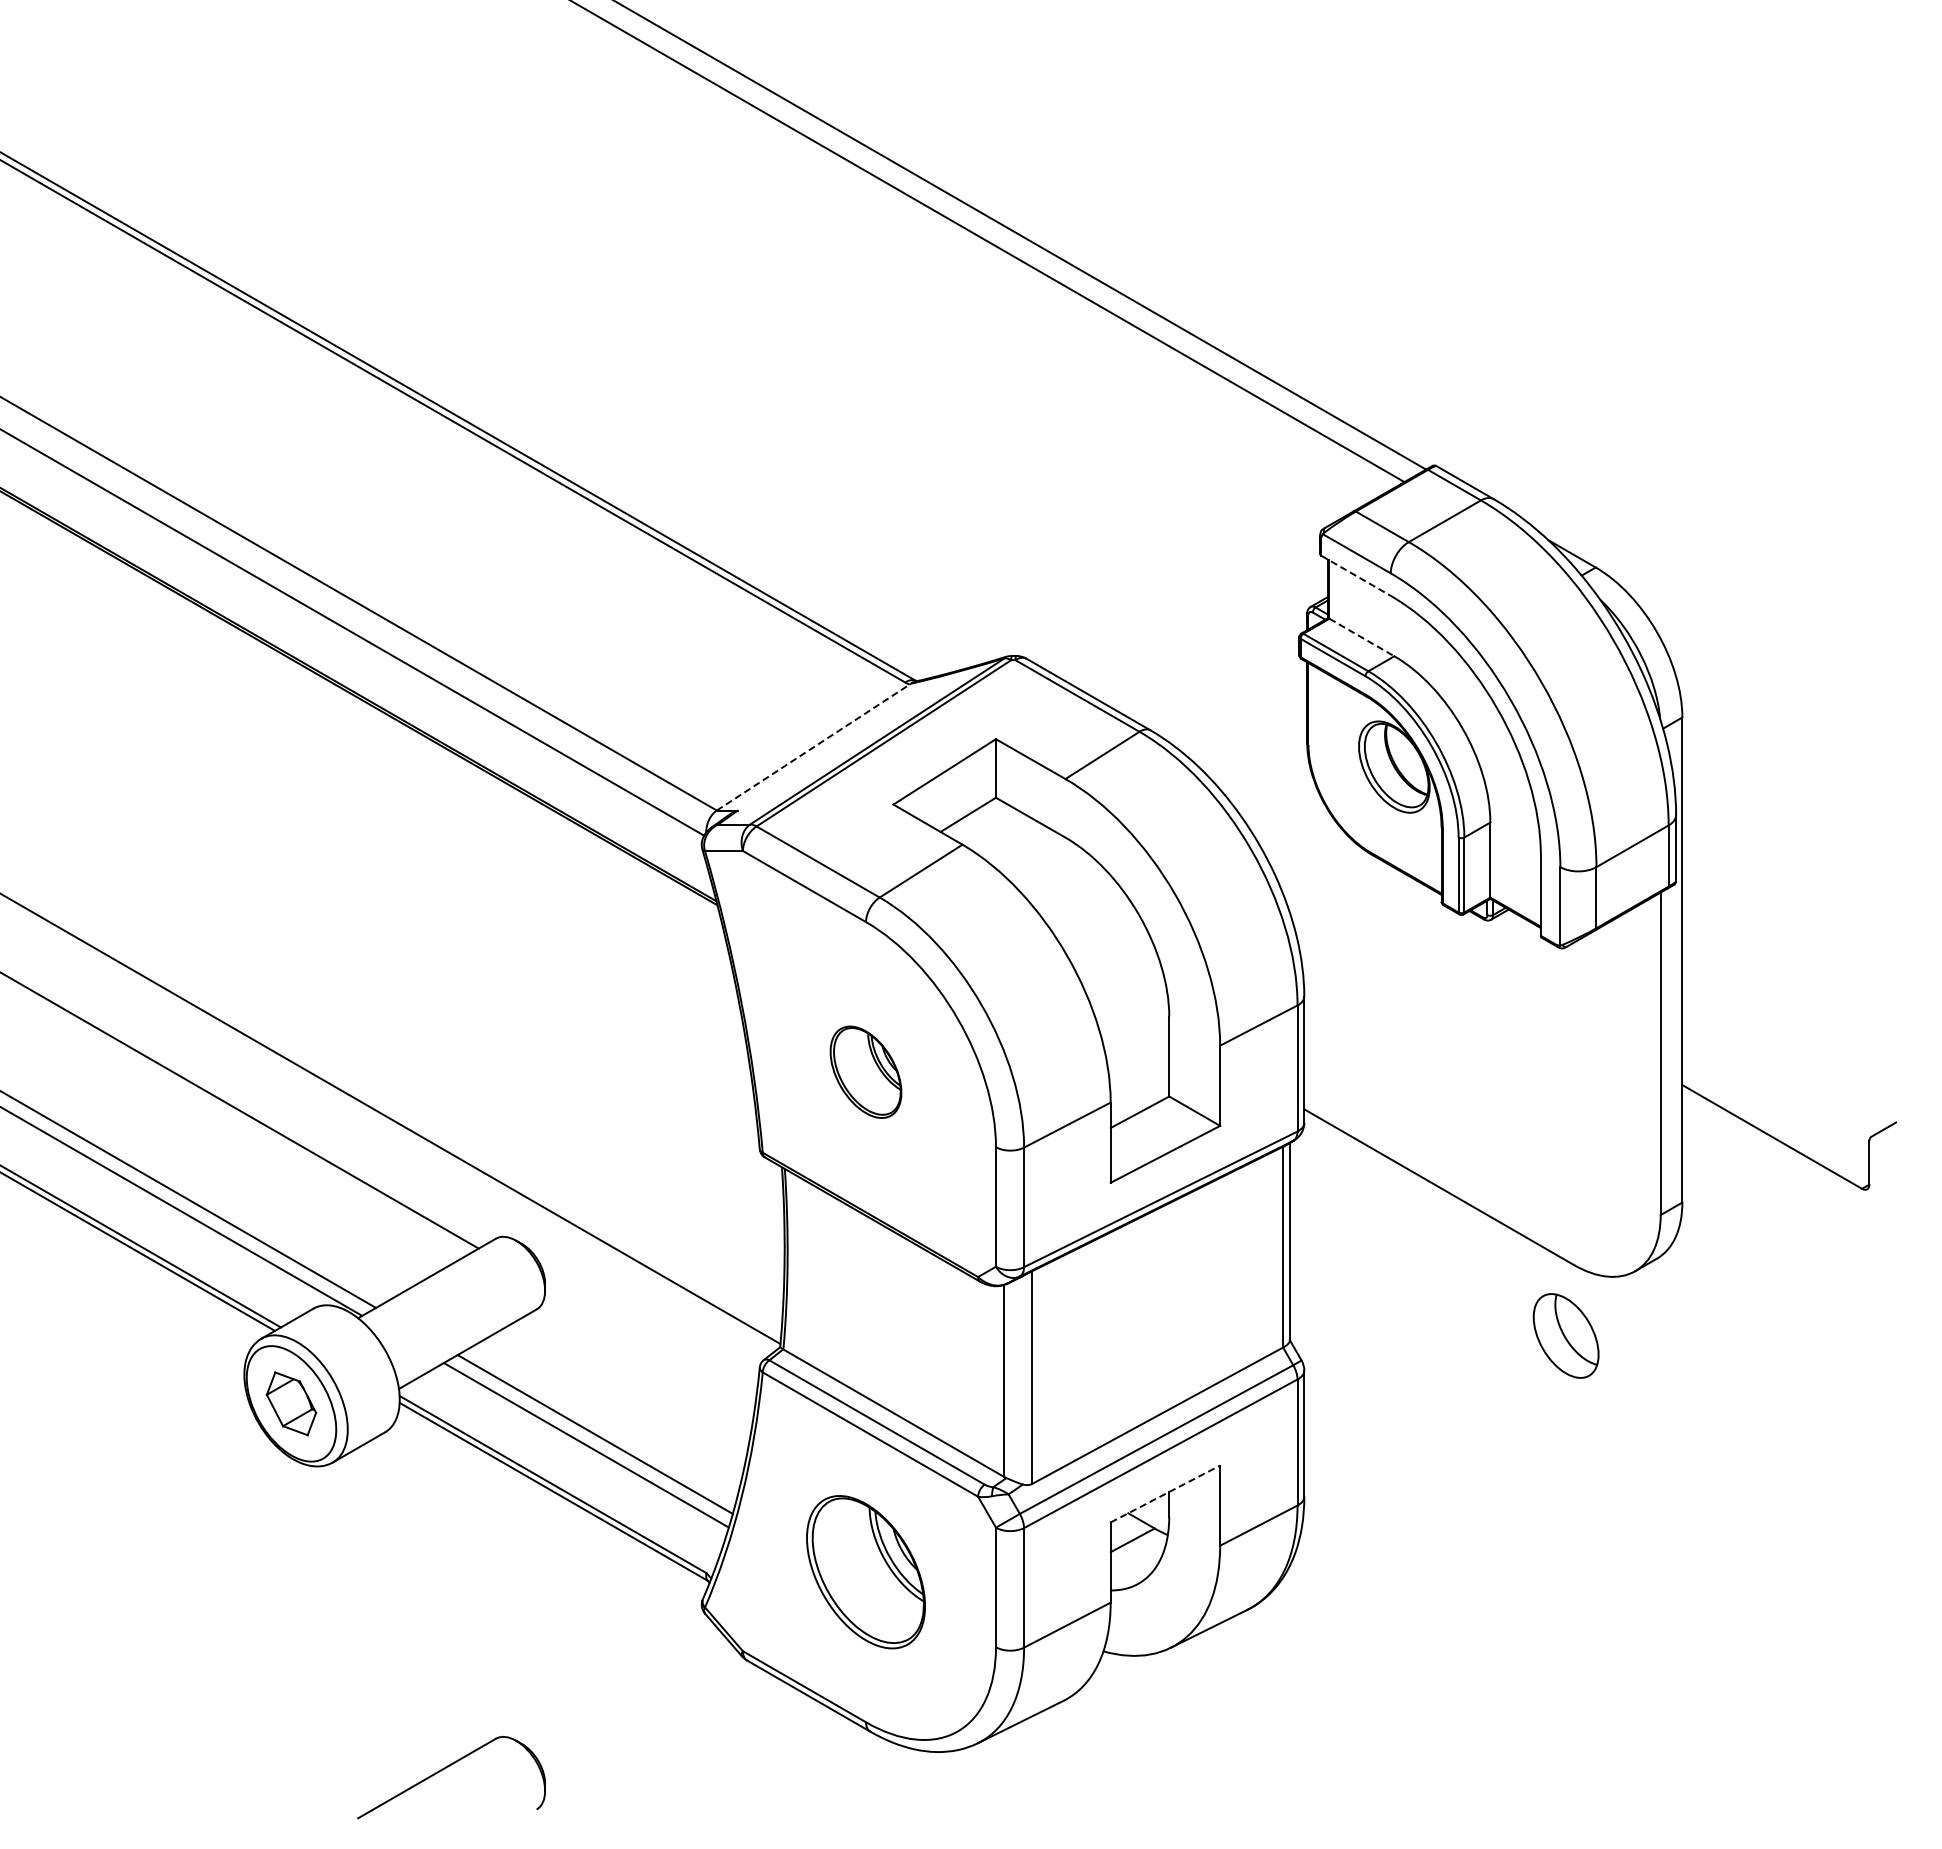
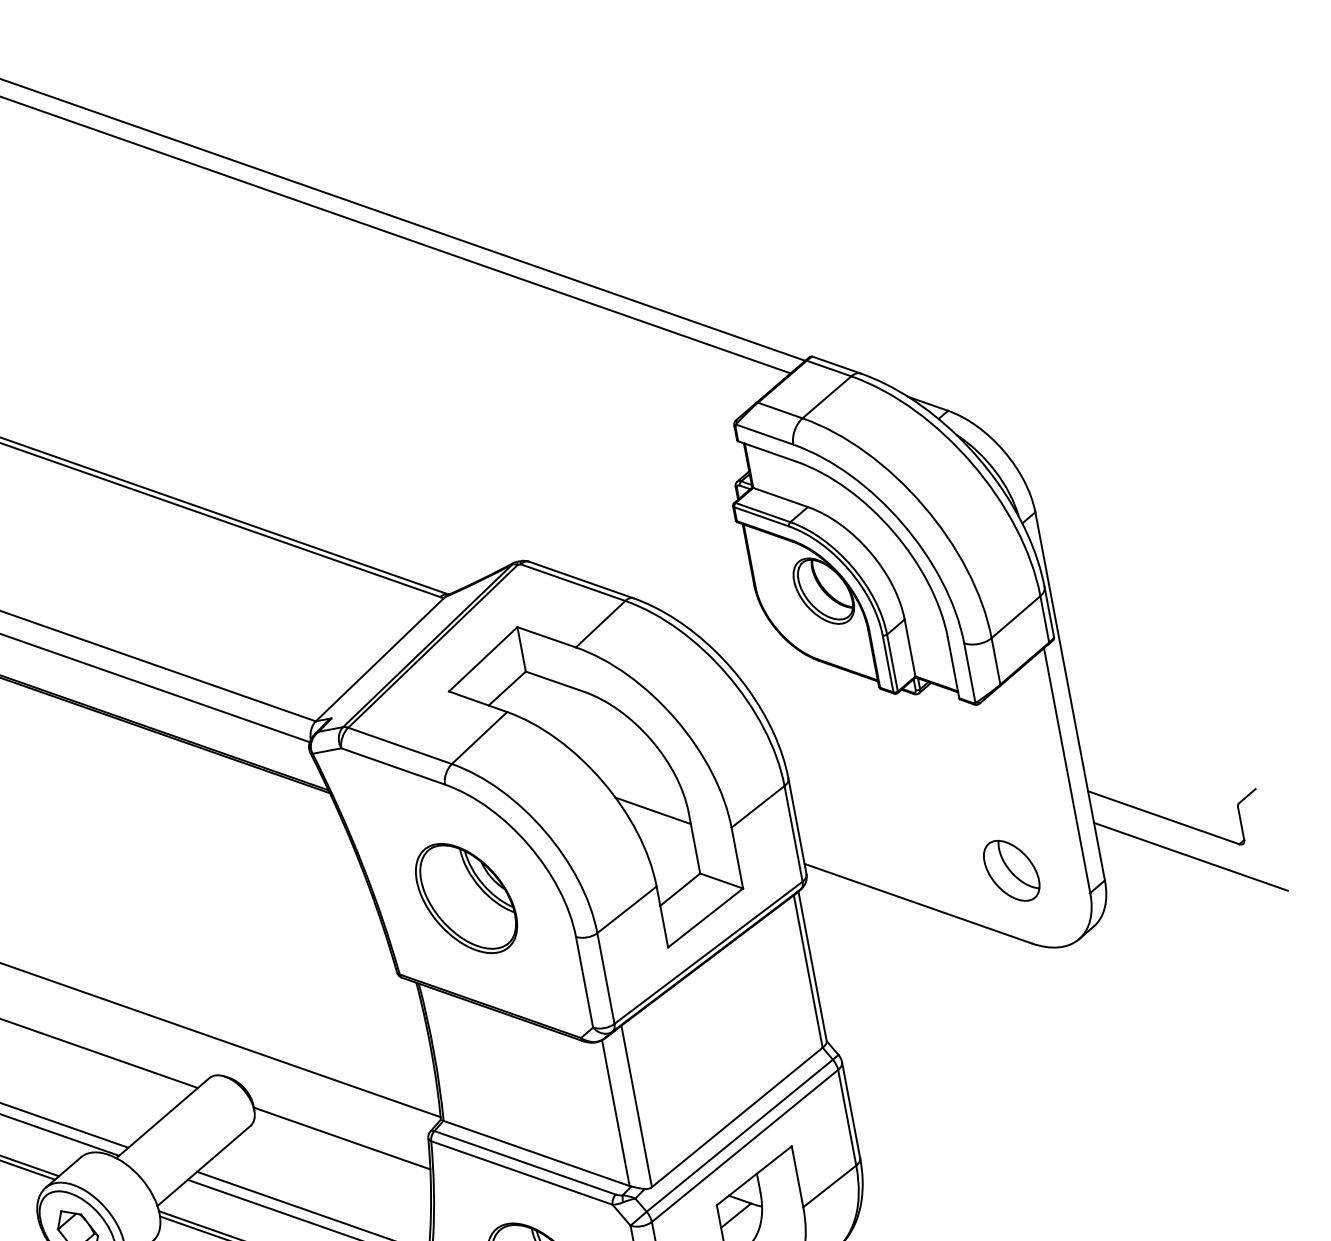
line: (1356, 576) -> (767, 451), dashed -> solid
line: (1361, 637) -> (780, 497), dashed -> solid
line: (813, 747) -> (380, 659), dashed -> solid
line: (1124, 1005) -> (653, 810), added
part: (865, 1072) -> (466, 898), size x1.67
line: (1797, 1192) -> (1190, 856), added
part: (1565, 1335) -> (1011, 870), moved
line: (649, 1347) -> (341, 1138), added
line: (1165, 1493) -> (754, 1175), dashed -> solid

